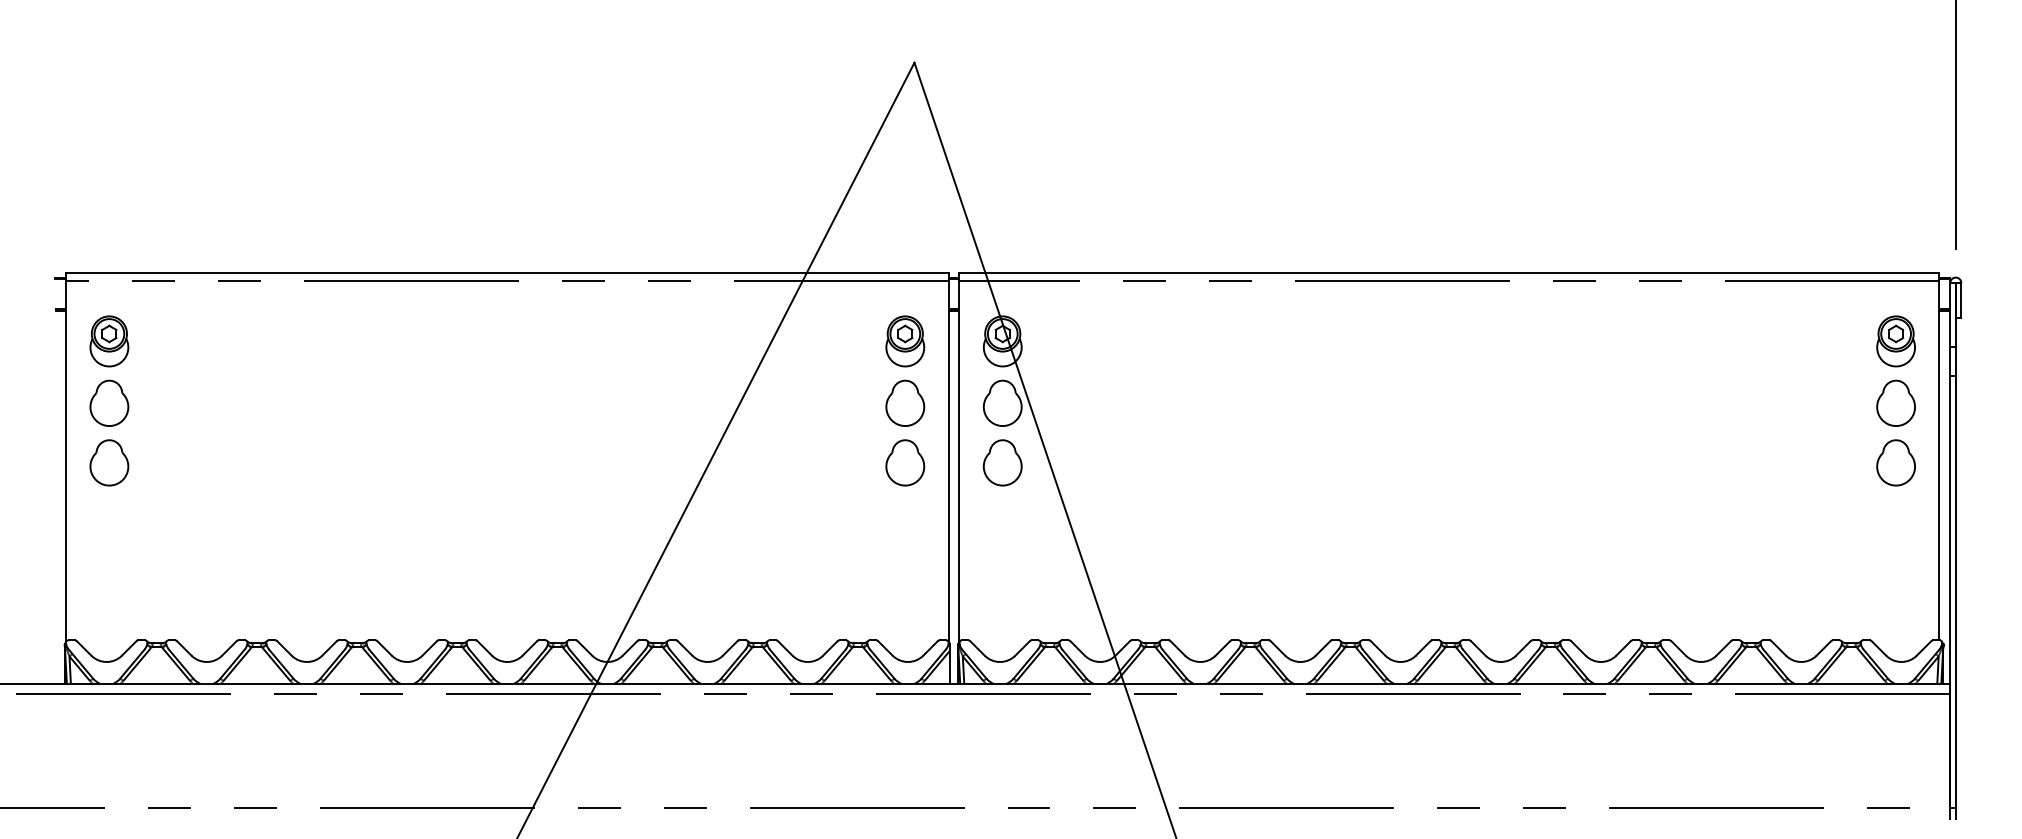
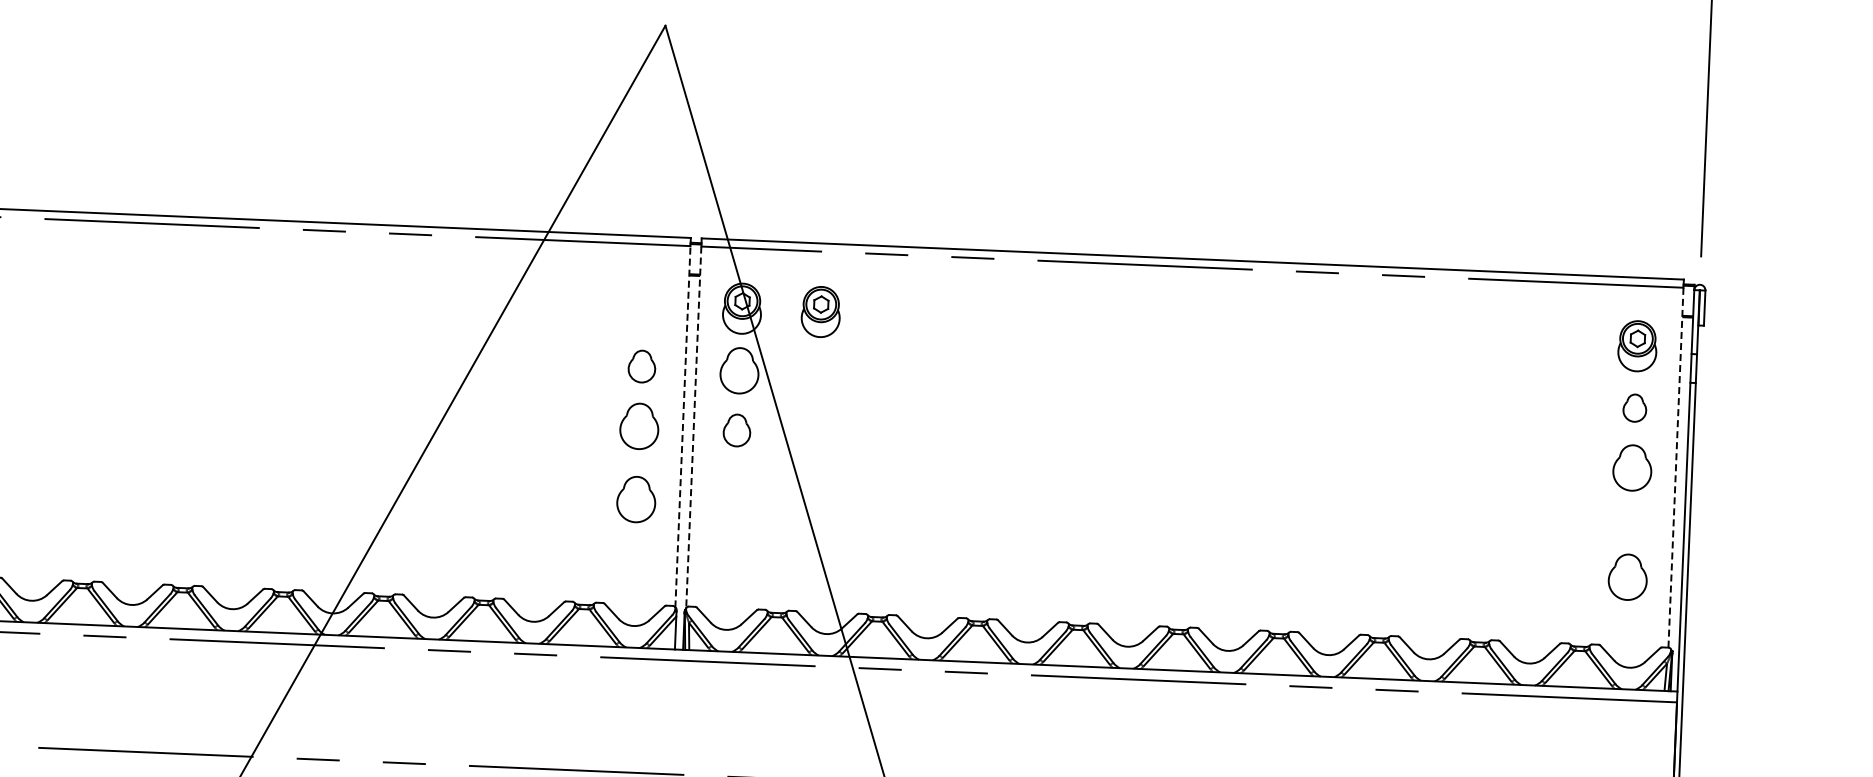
part: (905, 341) -> (821, 312), moved
part: (905, 402) -> (642, 365), size x0.7
part: (1895, 402) -> (1634, 407), size x0.6
line: (948, 460) -> (682, 425), solid -> dashed
line: (1939, 460) -> (1676, 467), solid -> dashed
line: (959, 462) -> (693, 428), solid -> dashed
part: (1002, 462) -> (736, 430), size x0.7
part: (905, 535) -> (636, 499), added
part: (1895, 571) -> (1627, 576), added

